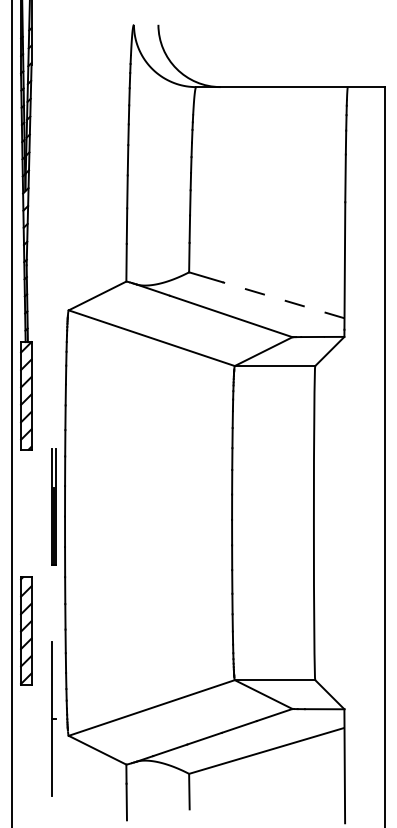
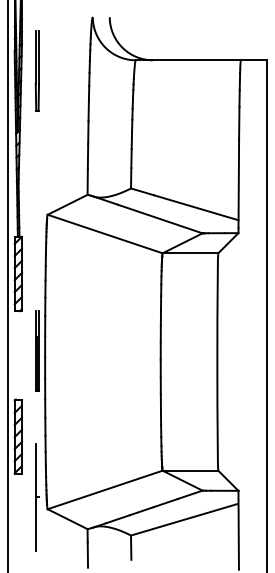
part: (52, 101) -> (36, 70), added
line: (283, 299) -> (196, 207), dashed -> solid

